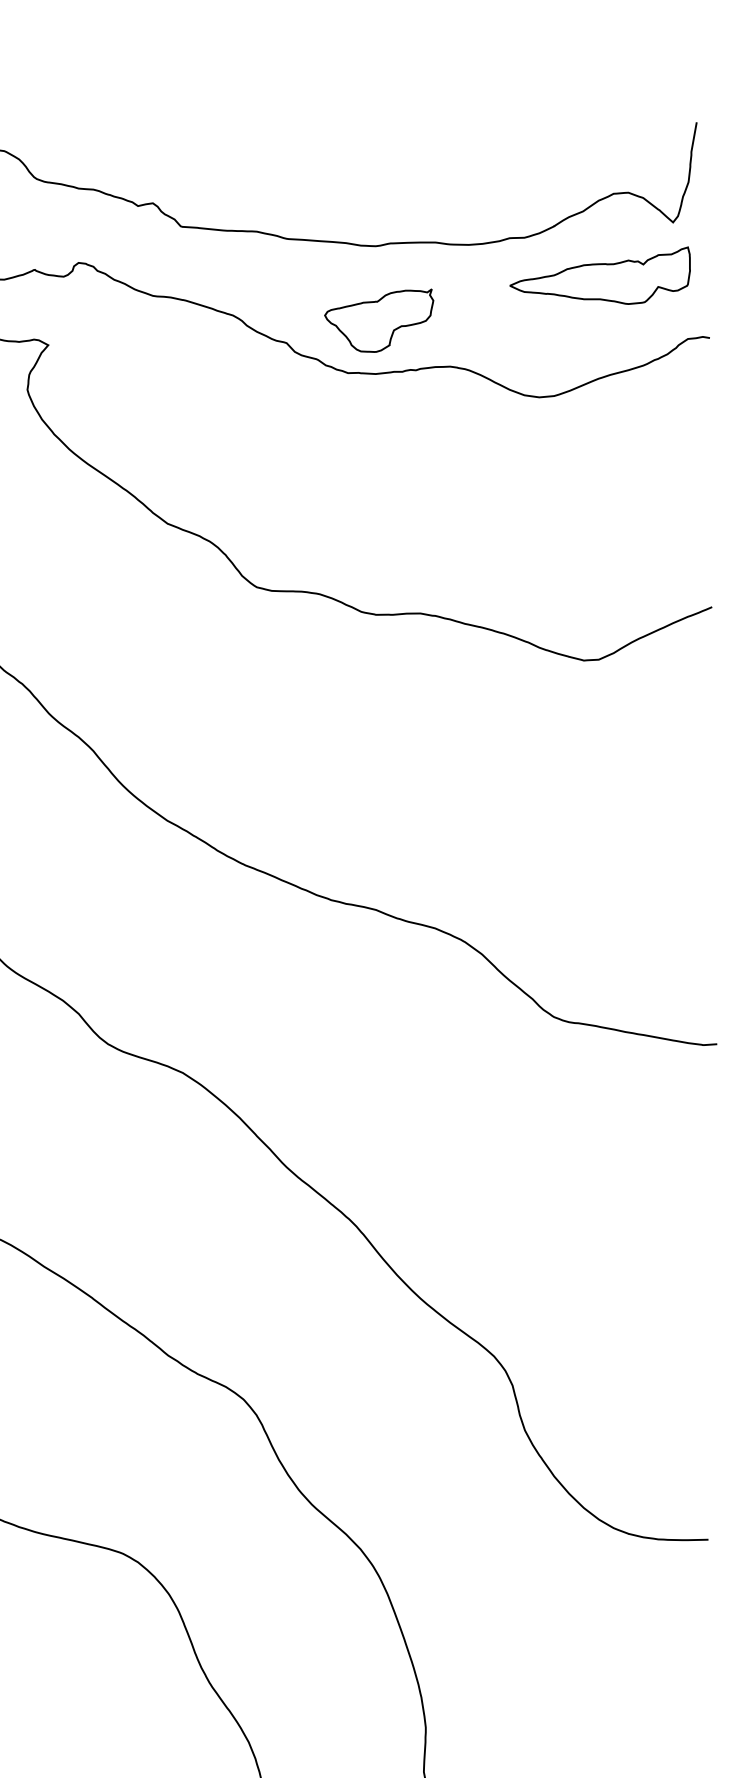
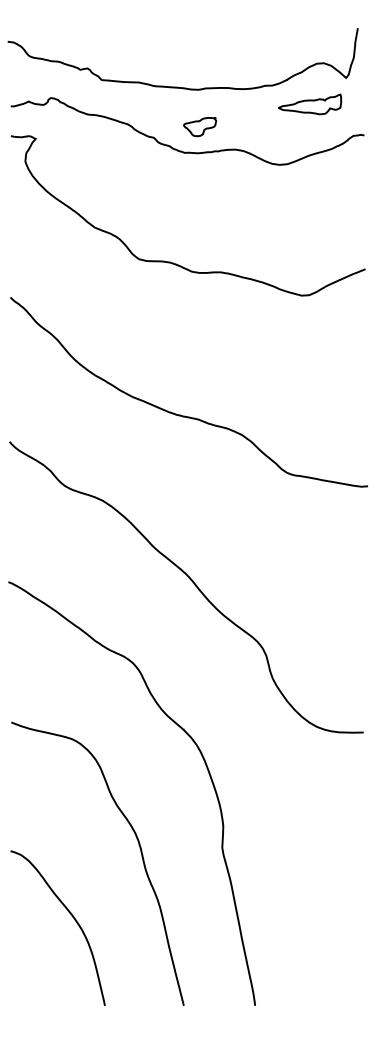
part: (599, 275) -> (309, 104), size x0.7
part: (377, 320) -> (199, 126), size x0.6

